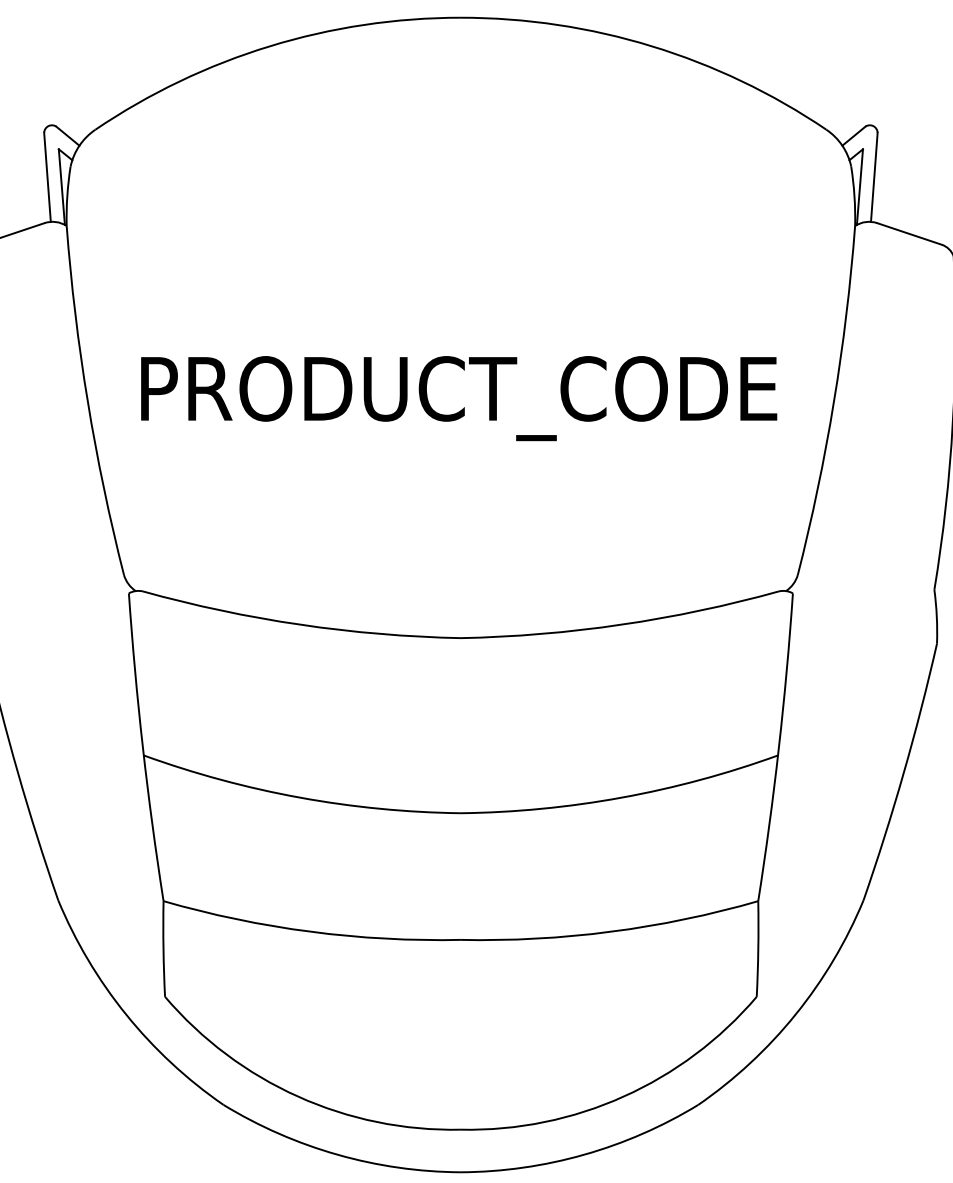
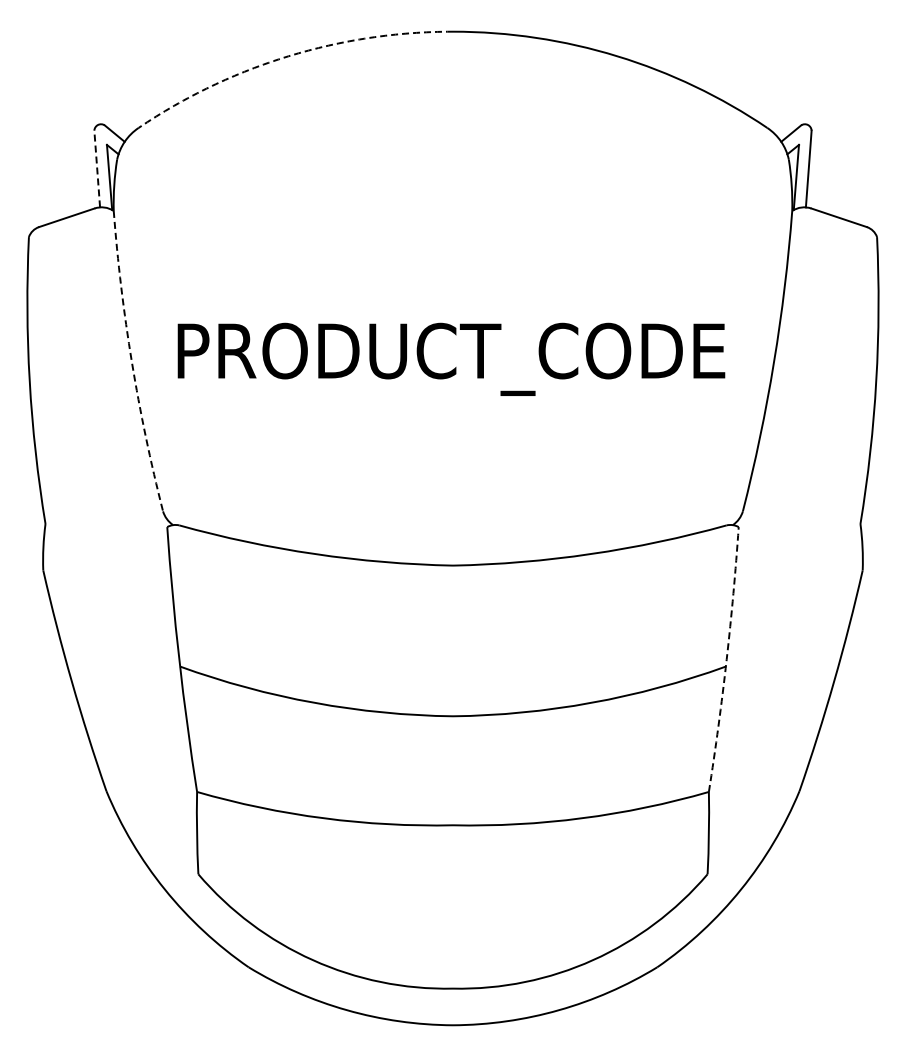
arc: (269, 46) -> (288, 56), solid -> dashed
line: (47, 176) -> (97, 168), solid -> dashed
arc: (87, 402) -> (131, 362), solid -> dashed
arc: (778, 747) -> (726, 659), solid -> dashed

